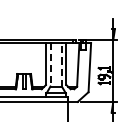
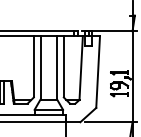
line: (50, 64) -> (40, 67), dashed -> solid
line: (61, 64) -> (56, 67), dashed -> solid

